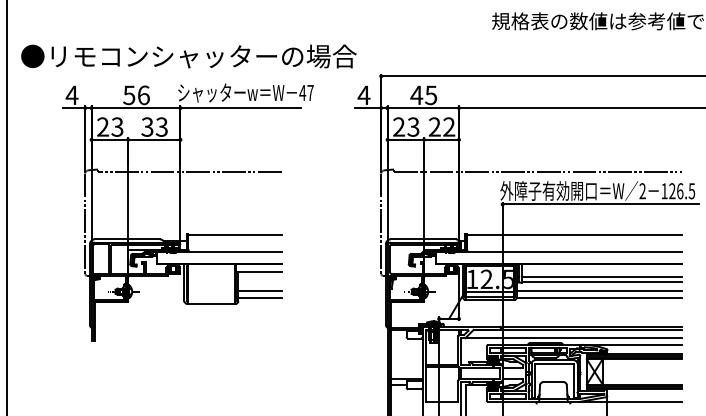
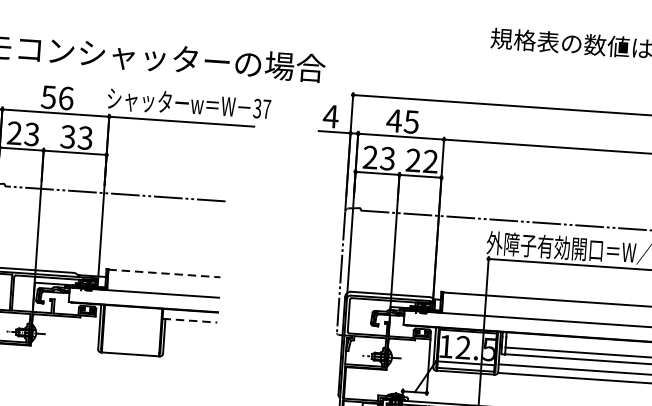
text: (302, 92) -> (257, 108), 47 -> 37
line: (234, 234) -> (163, 273), solid -> dashed
line: (258, 272) -> (189, 320), solid -> dashed
line: (259, 291) -> (189, 343), removed
line: (259, 298) -> (188, 352), removed

